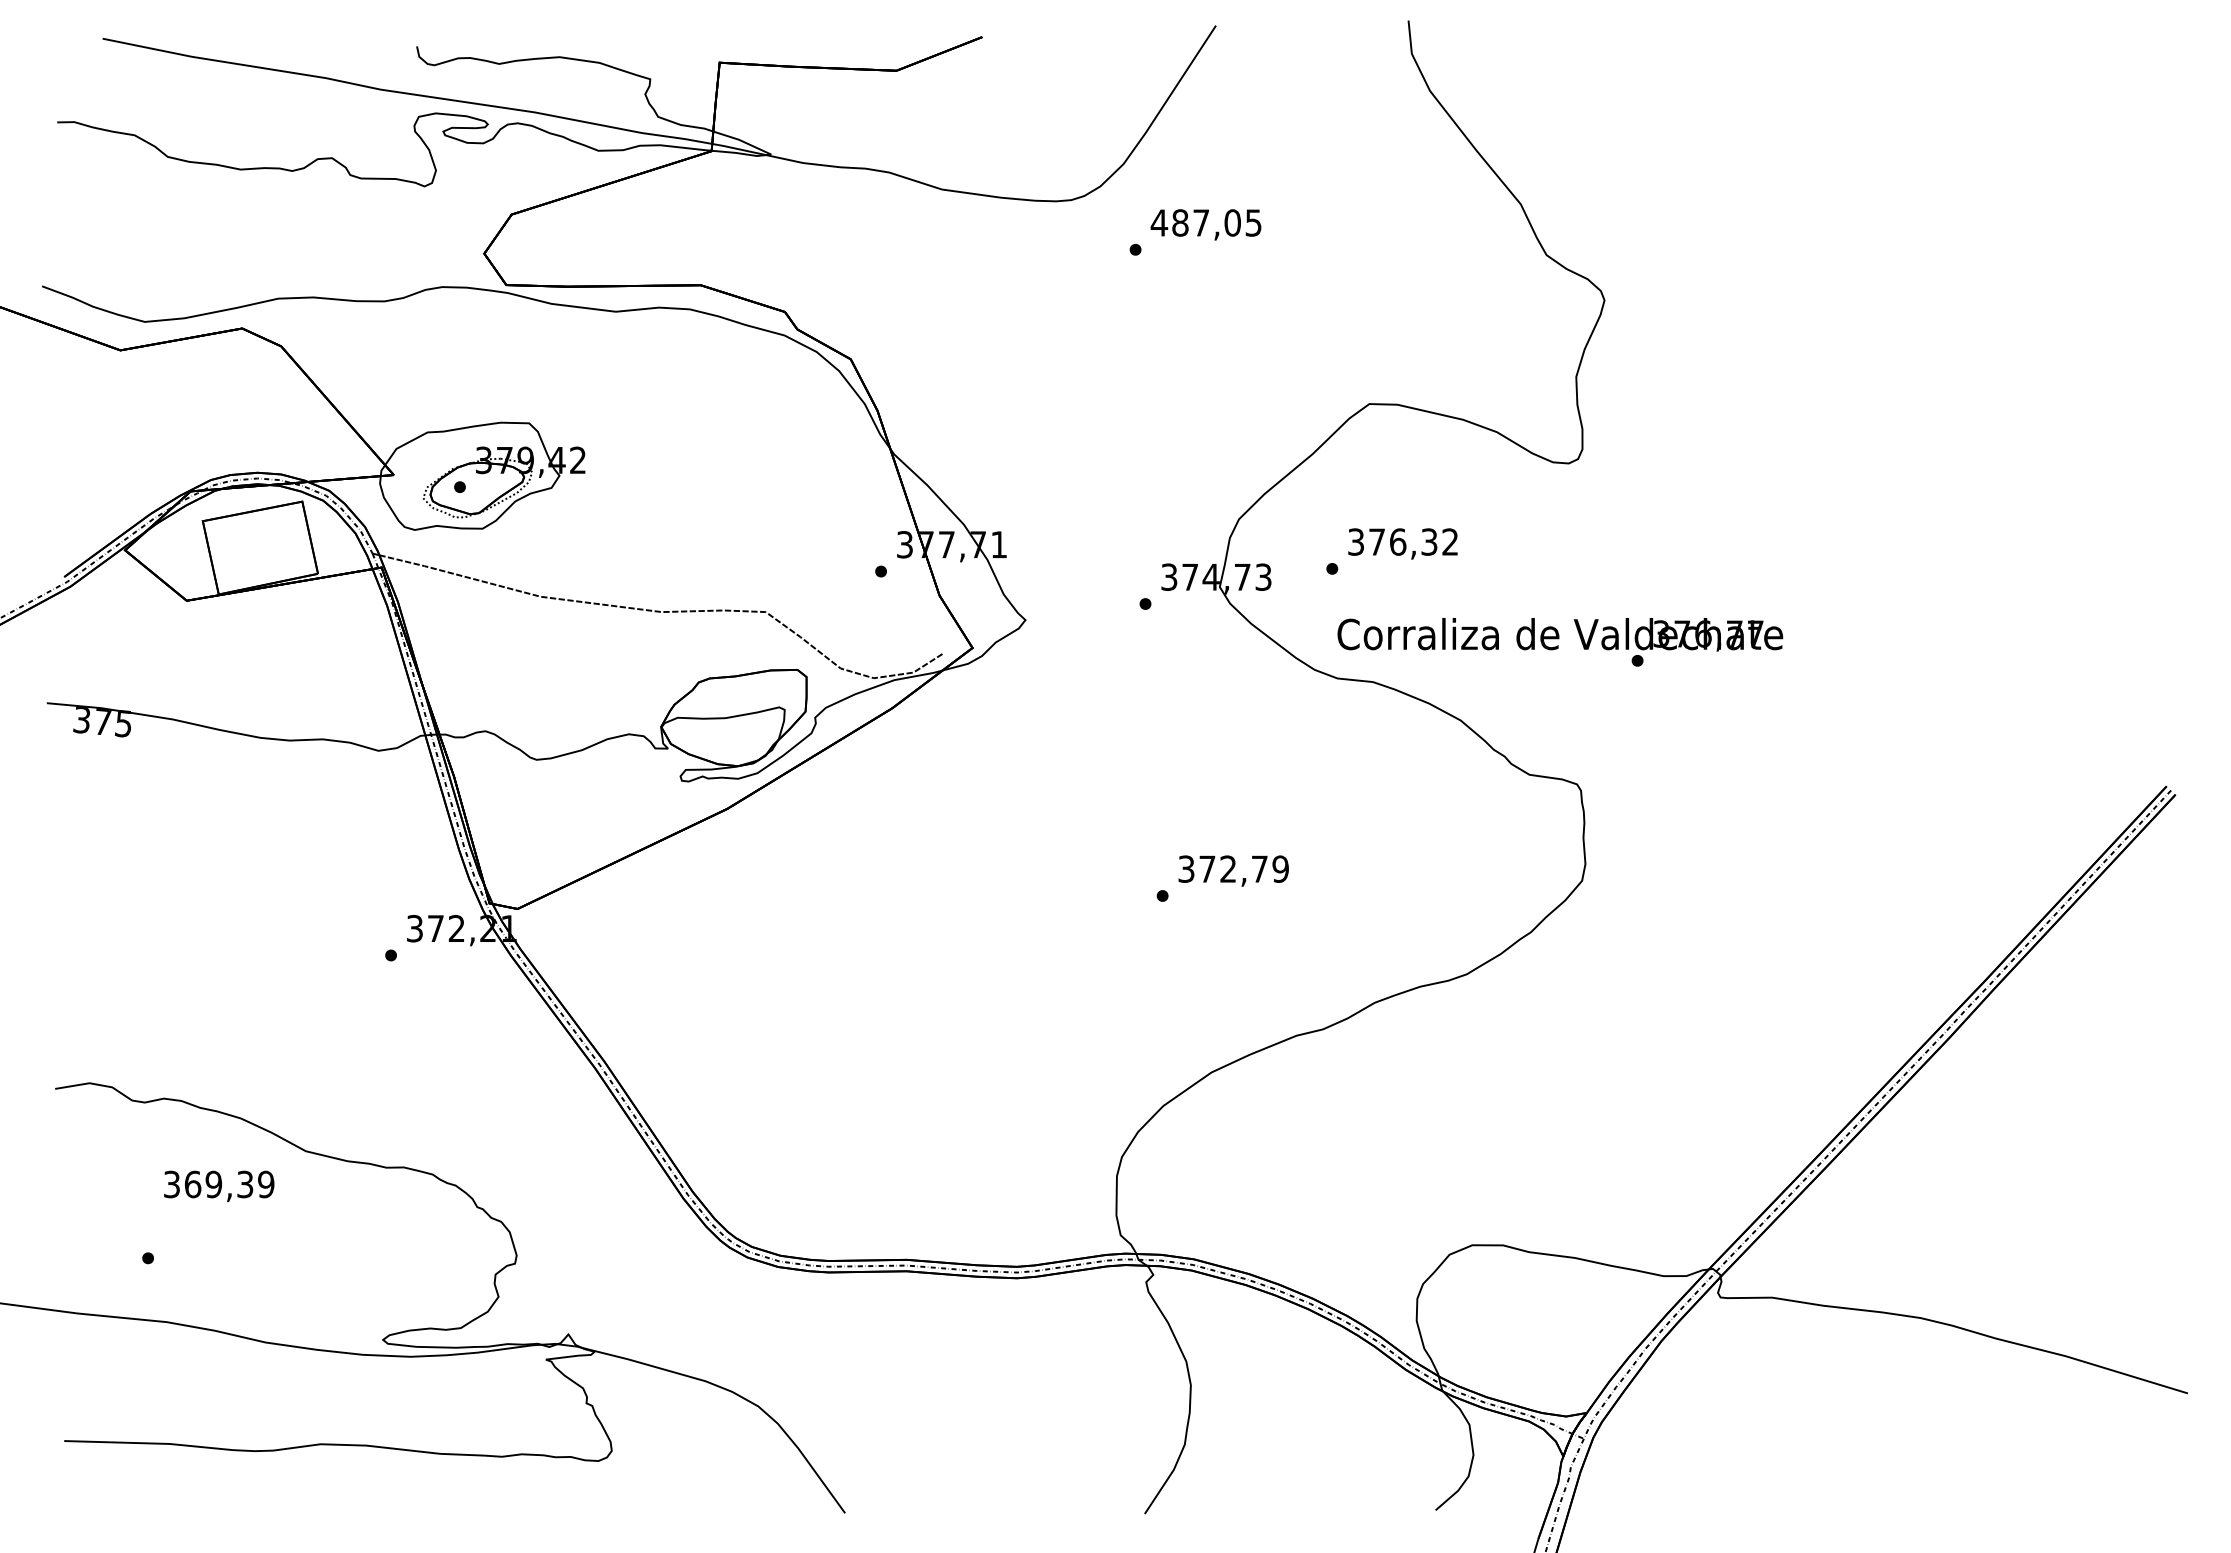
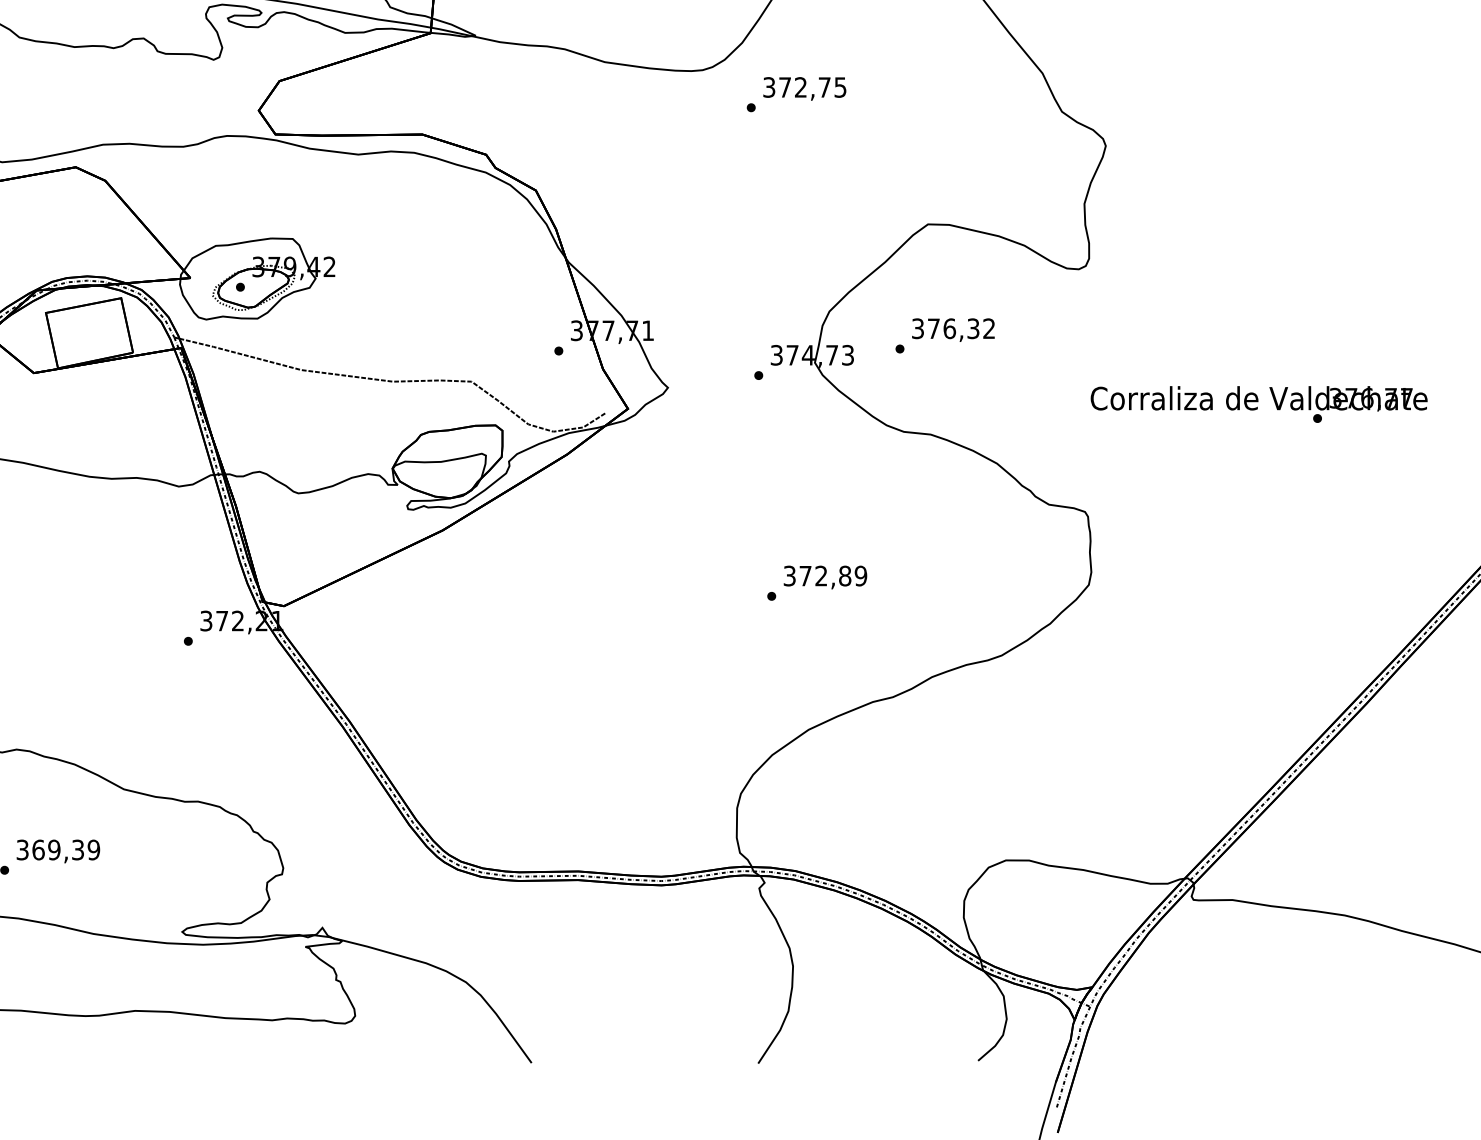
text: (1195, 222) -> (796, 87), 487,05 -> 372,75
text: (1560, 642) -> (1259, 404), moved
text: (1259, 868) -> (844, 575), 372,79 -> 372,89
text: (219, 1186) -> (58, 851), moved

